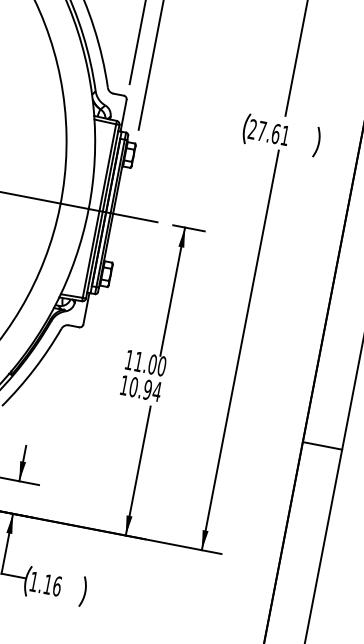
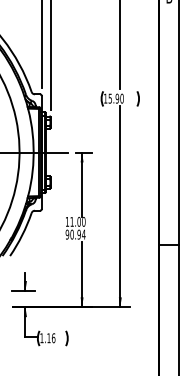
text: (268, 132) -> (113, 98), 27.61 -> 15.90
text: (124, 385) -> (67, 234), 10.94 -> 90.94

